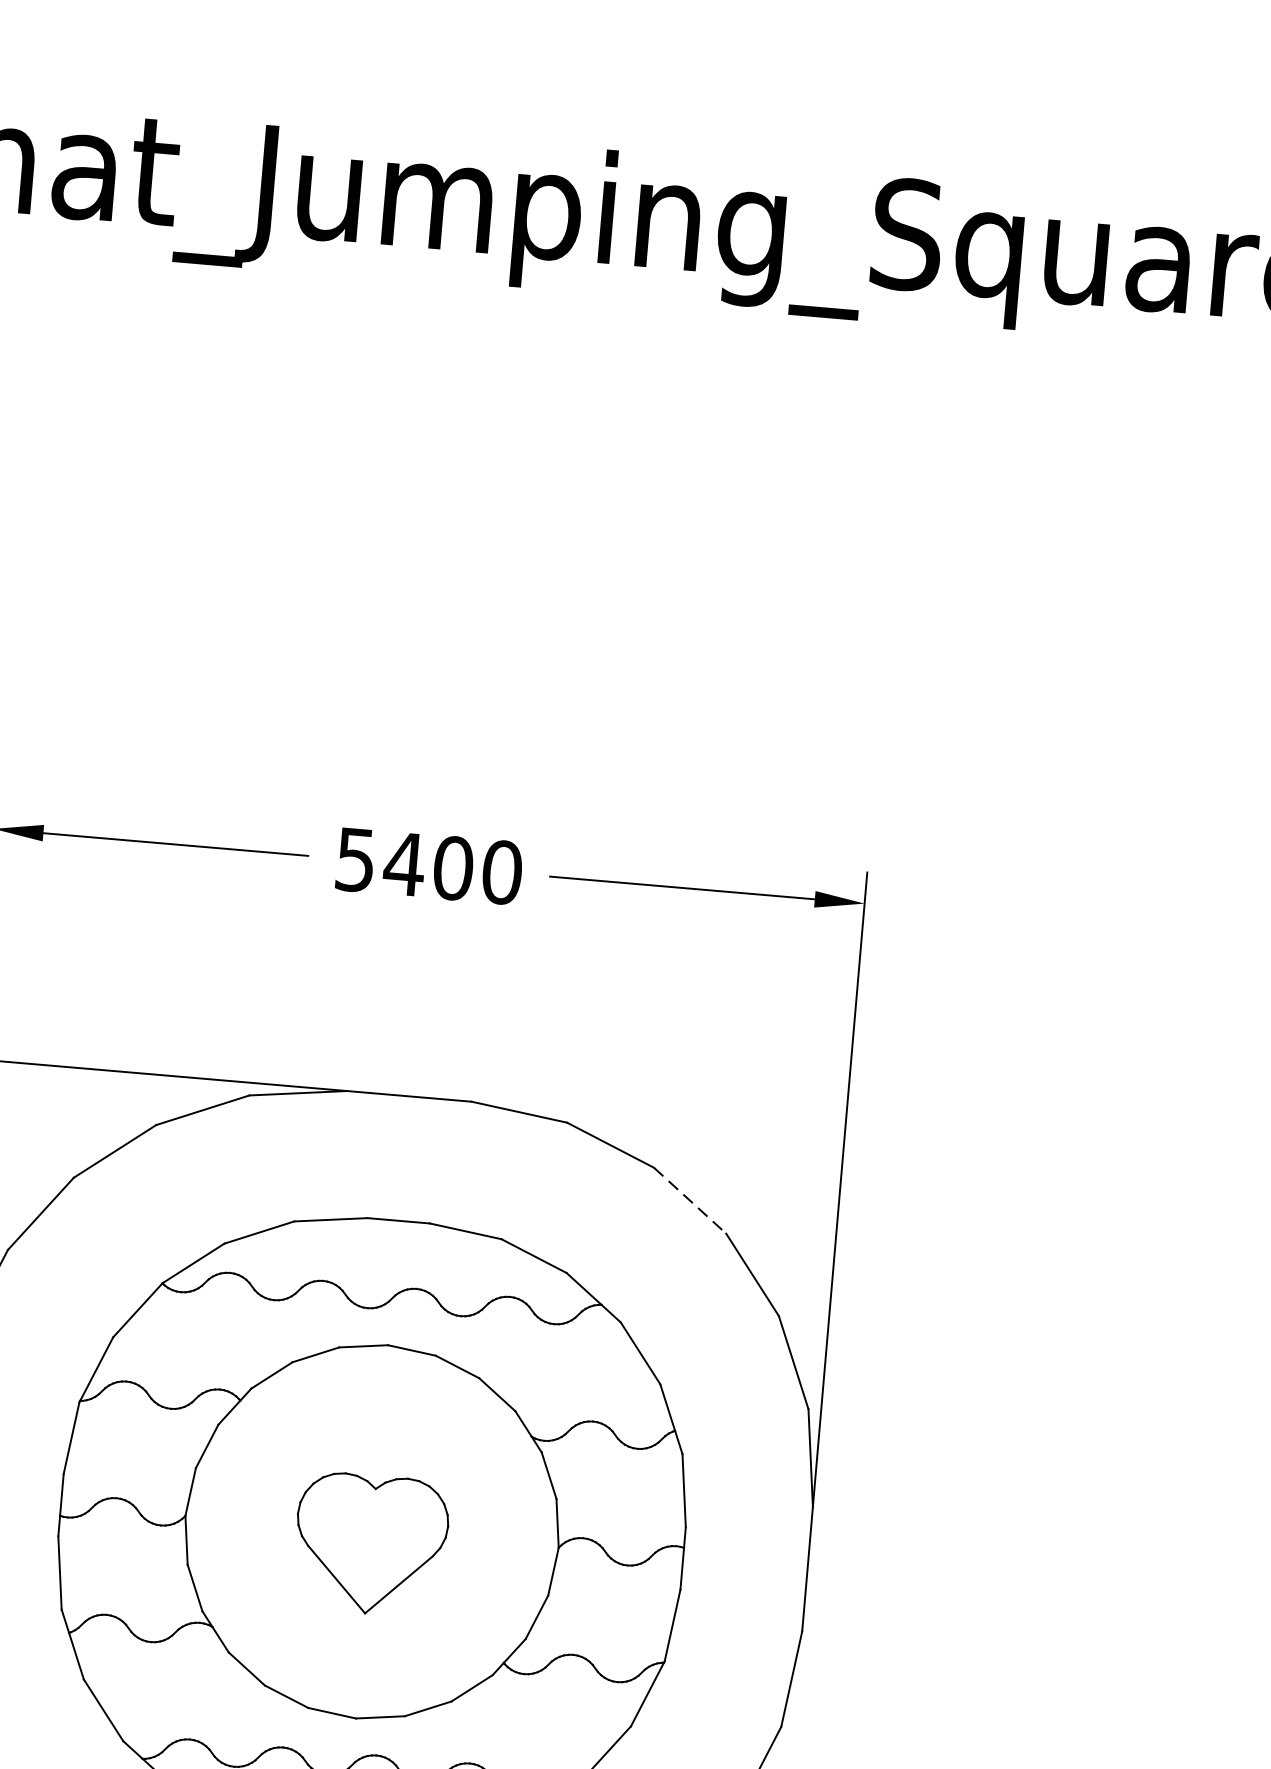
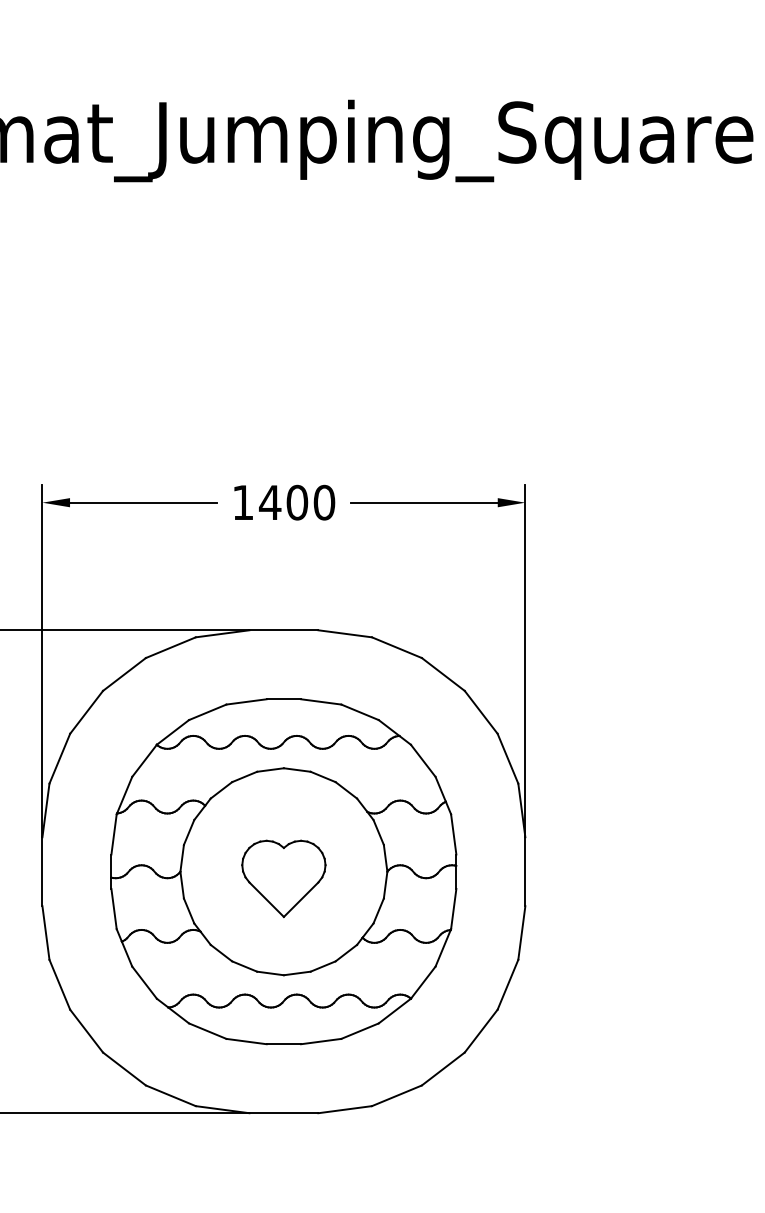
text: (356, 859) -> (243, 502), 5400 -> 1400
line: (690, 1200) -> (443, 674), dashed -> solid

